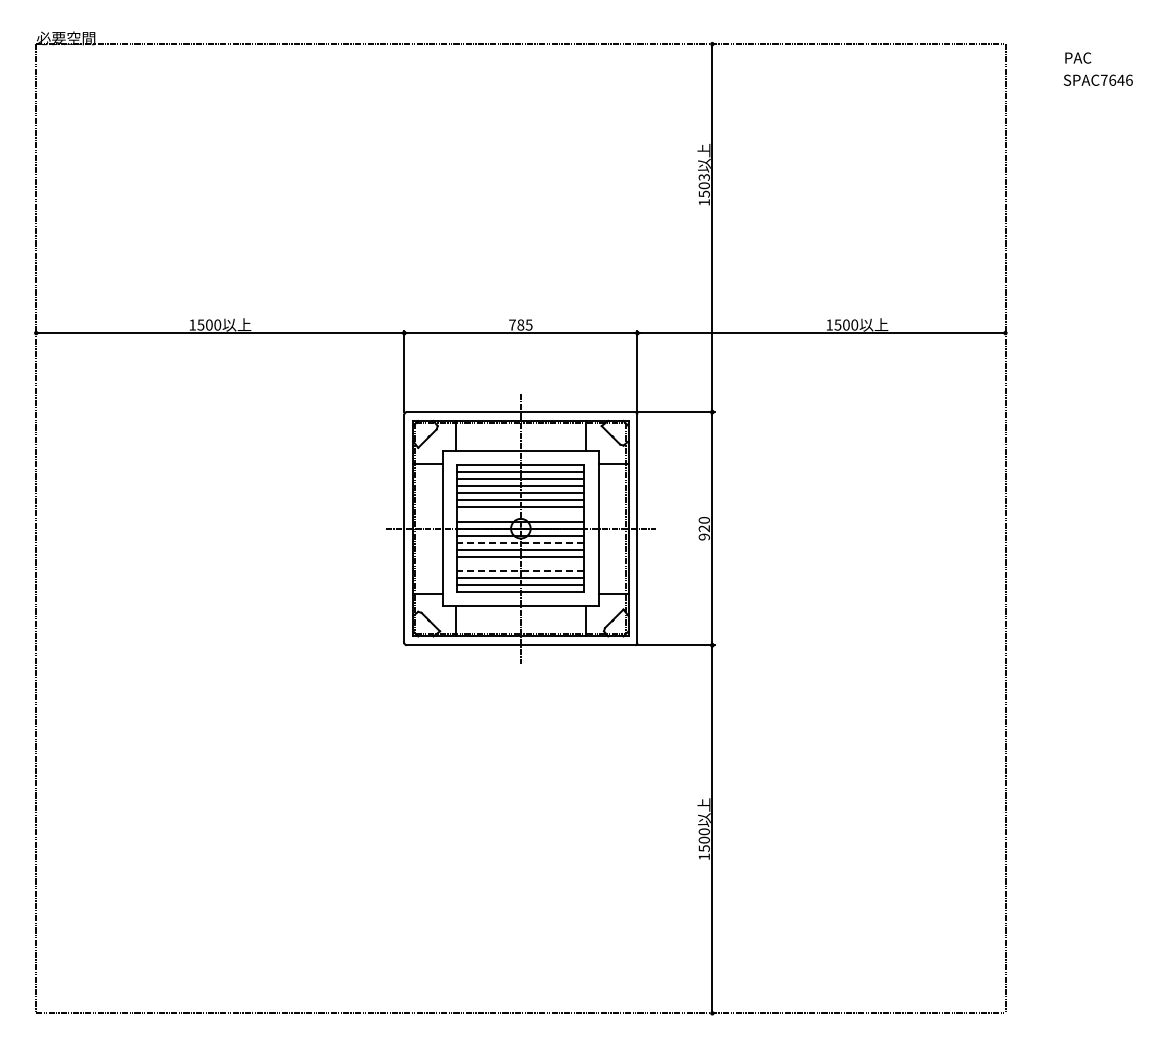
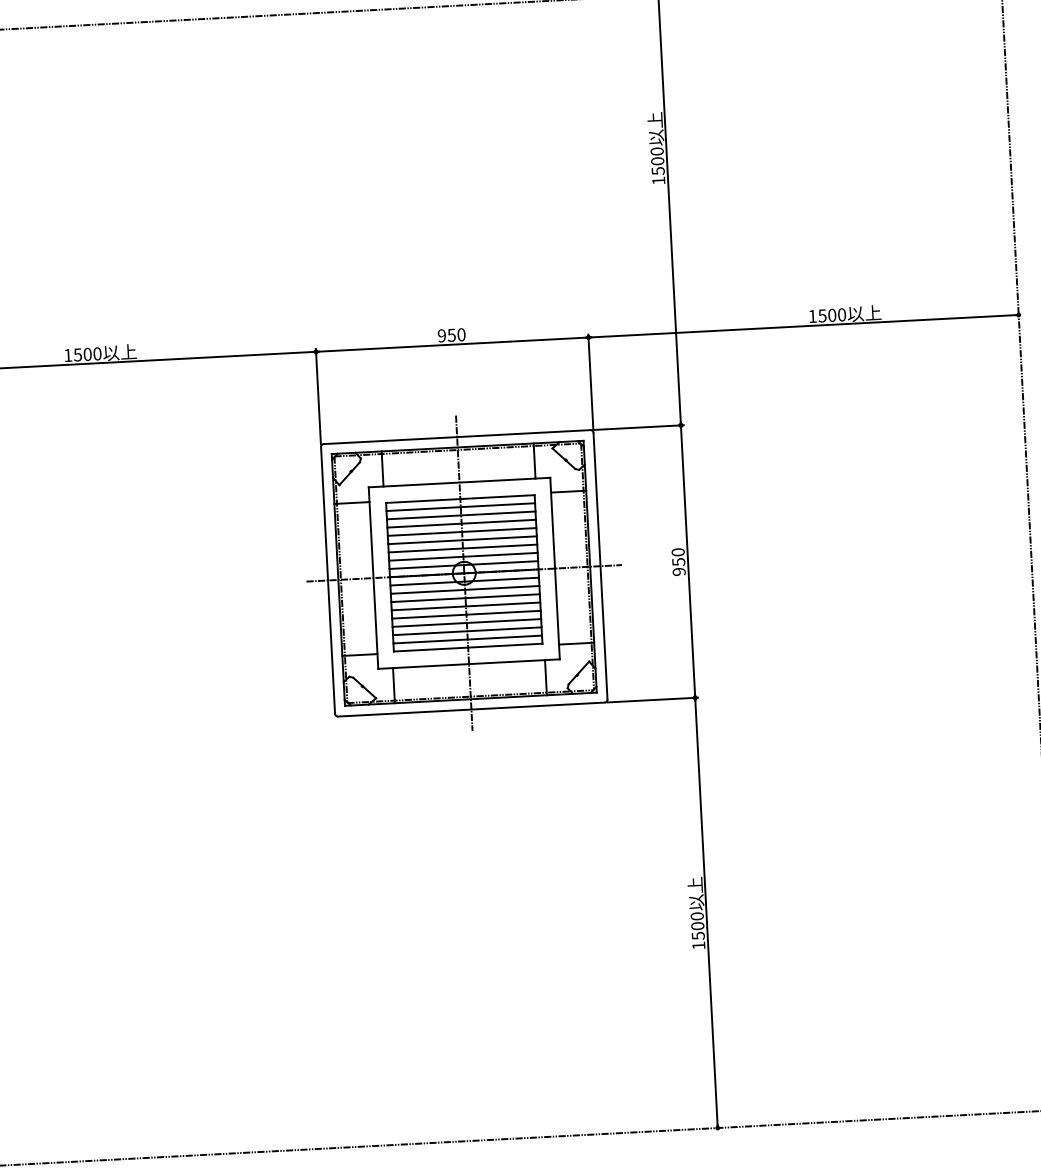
text: (703, 177) -> (656, 151), 1503 -> 1500
text: (520, 324) -> (451, 334), 785 -> 950
line: (520, 514) -> (462, 556), added
text: (703, 528) -> (677, 561), 920 -> 950
line: (520, 542) -> (464, 589), dashed -> solid
line: (520, 564) -> (466, 615), added
line: (520, 571) -> (466, 623), dashed -> solid

